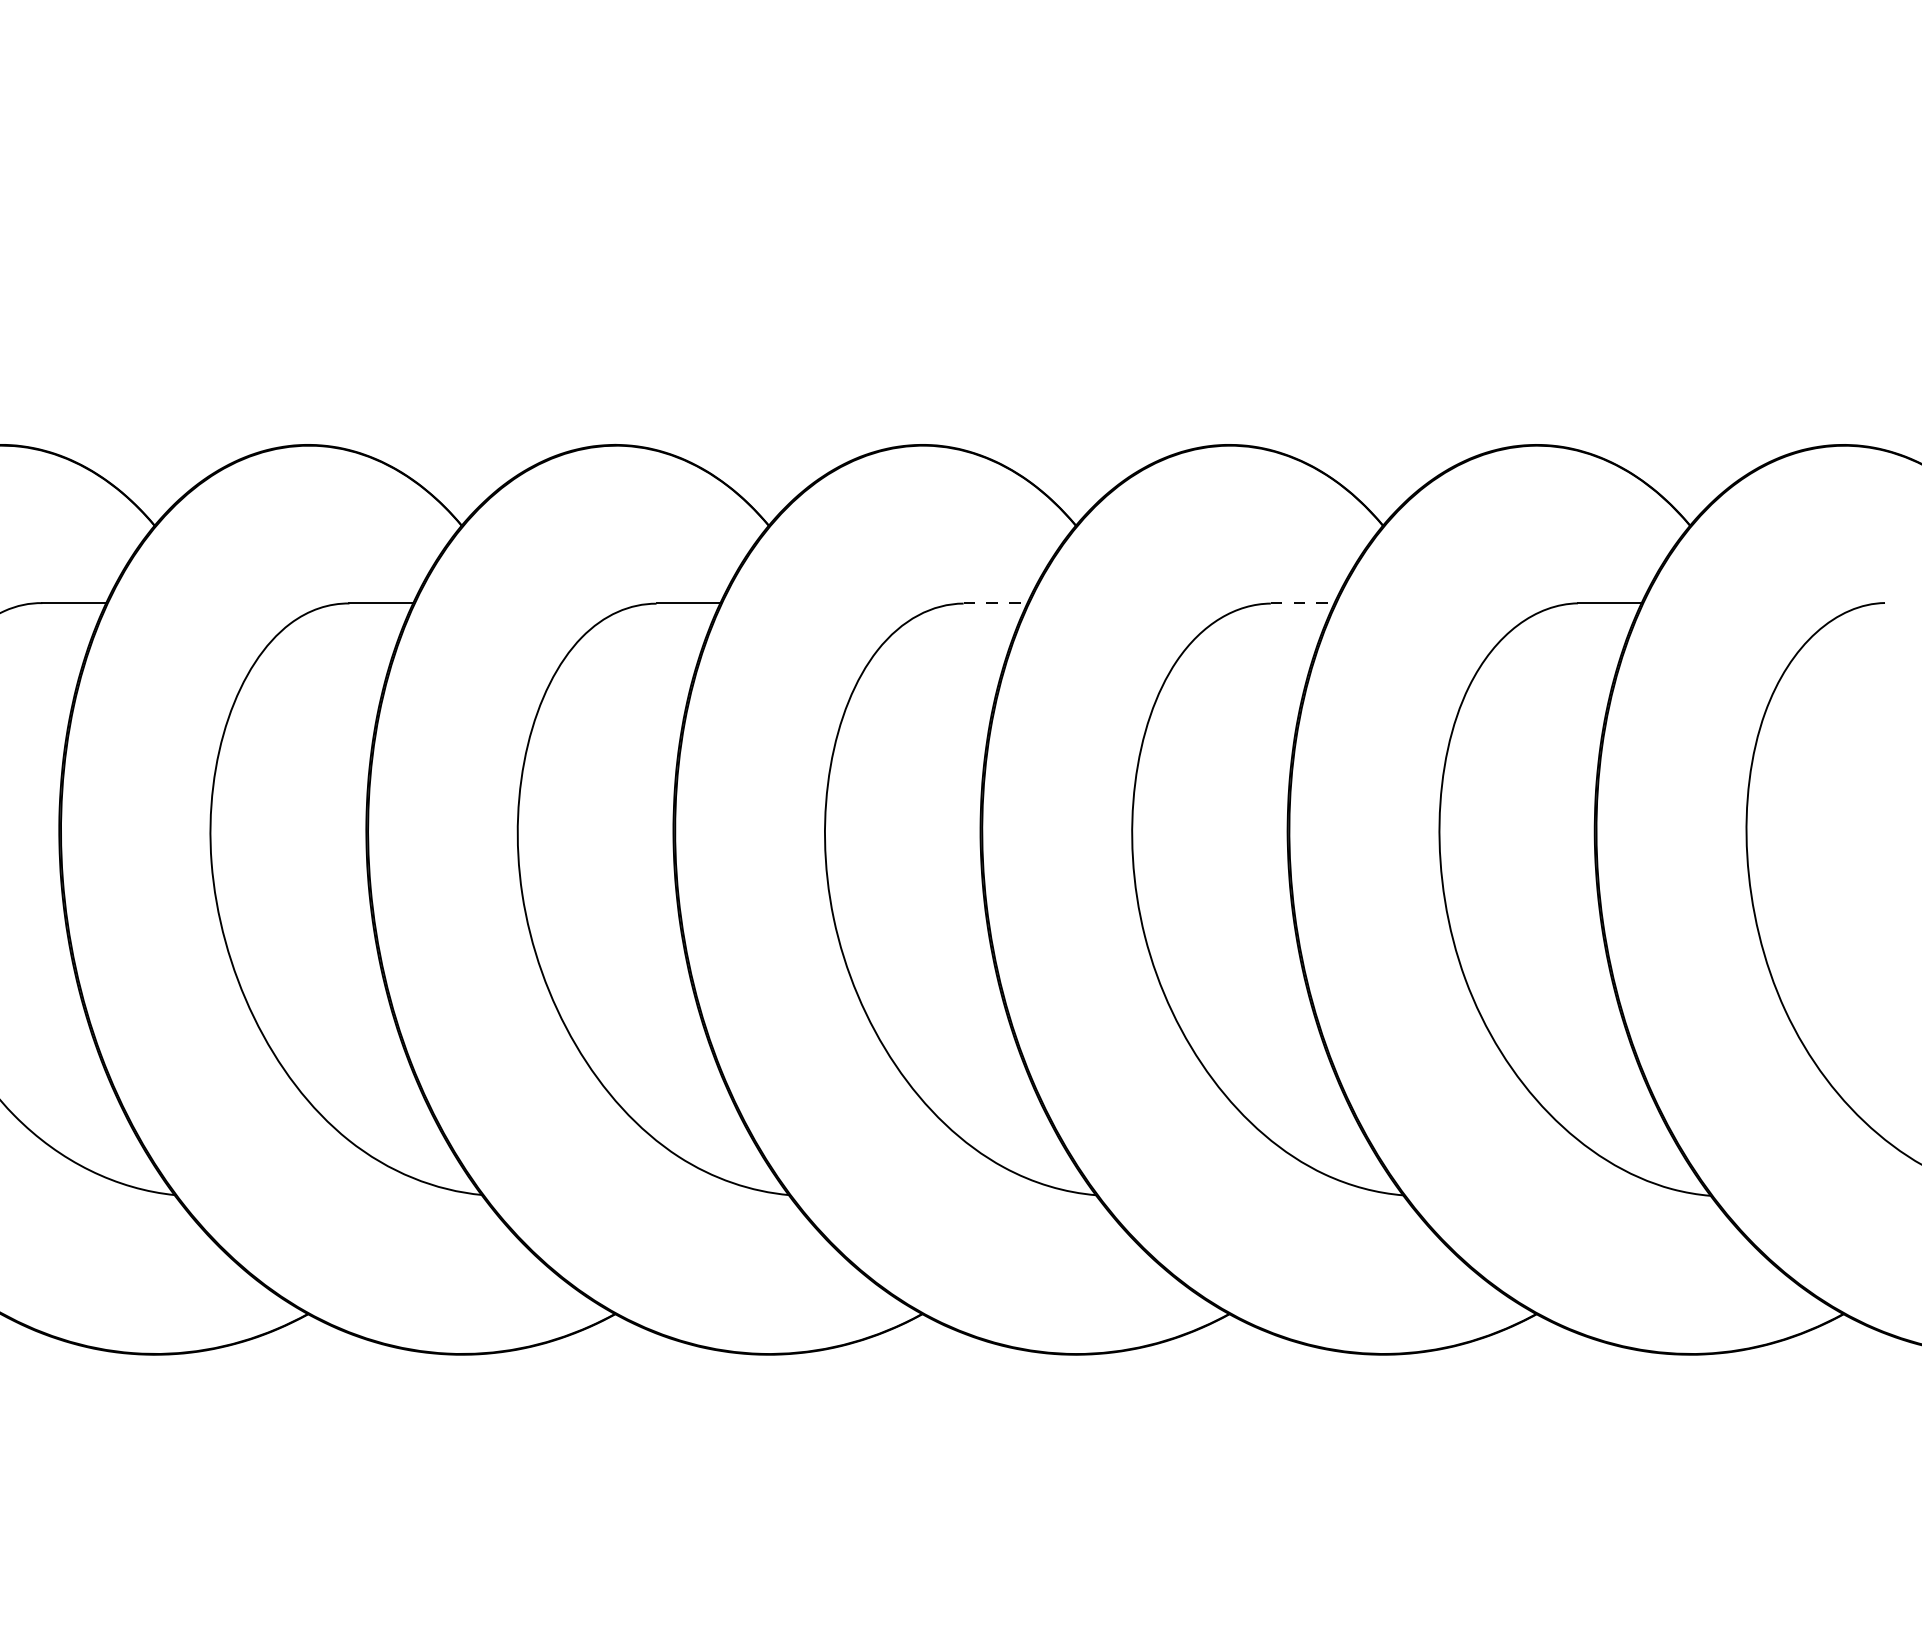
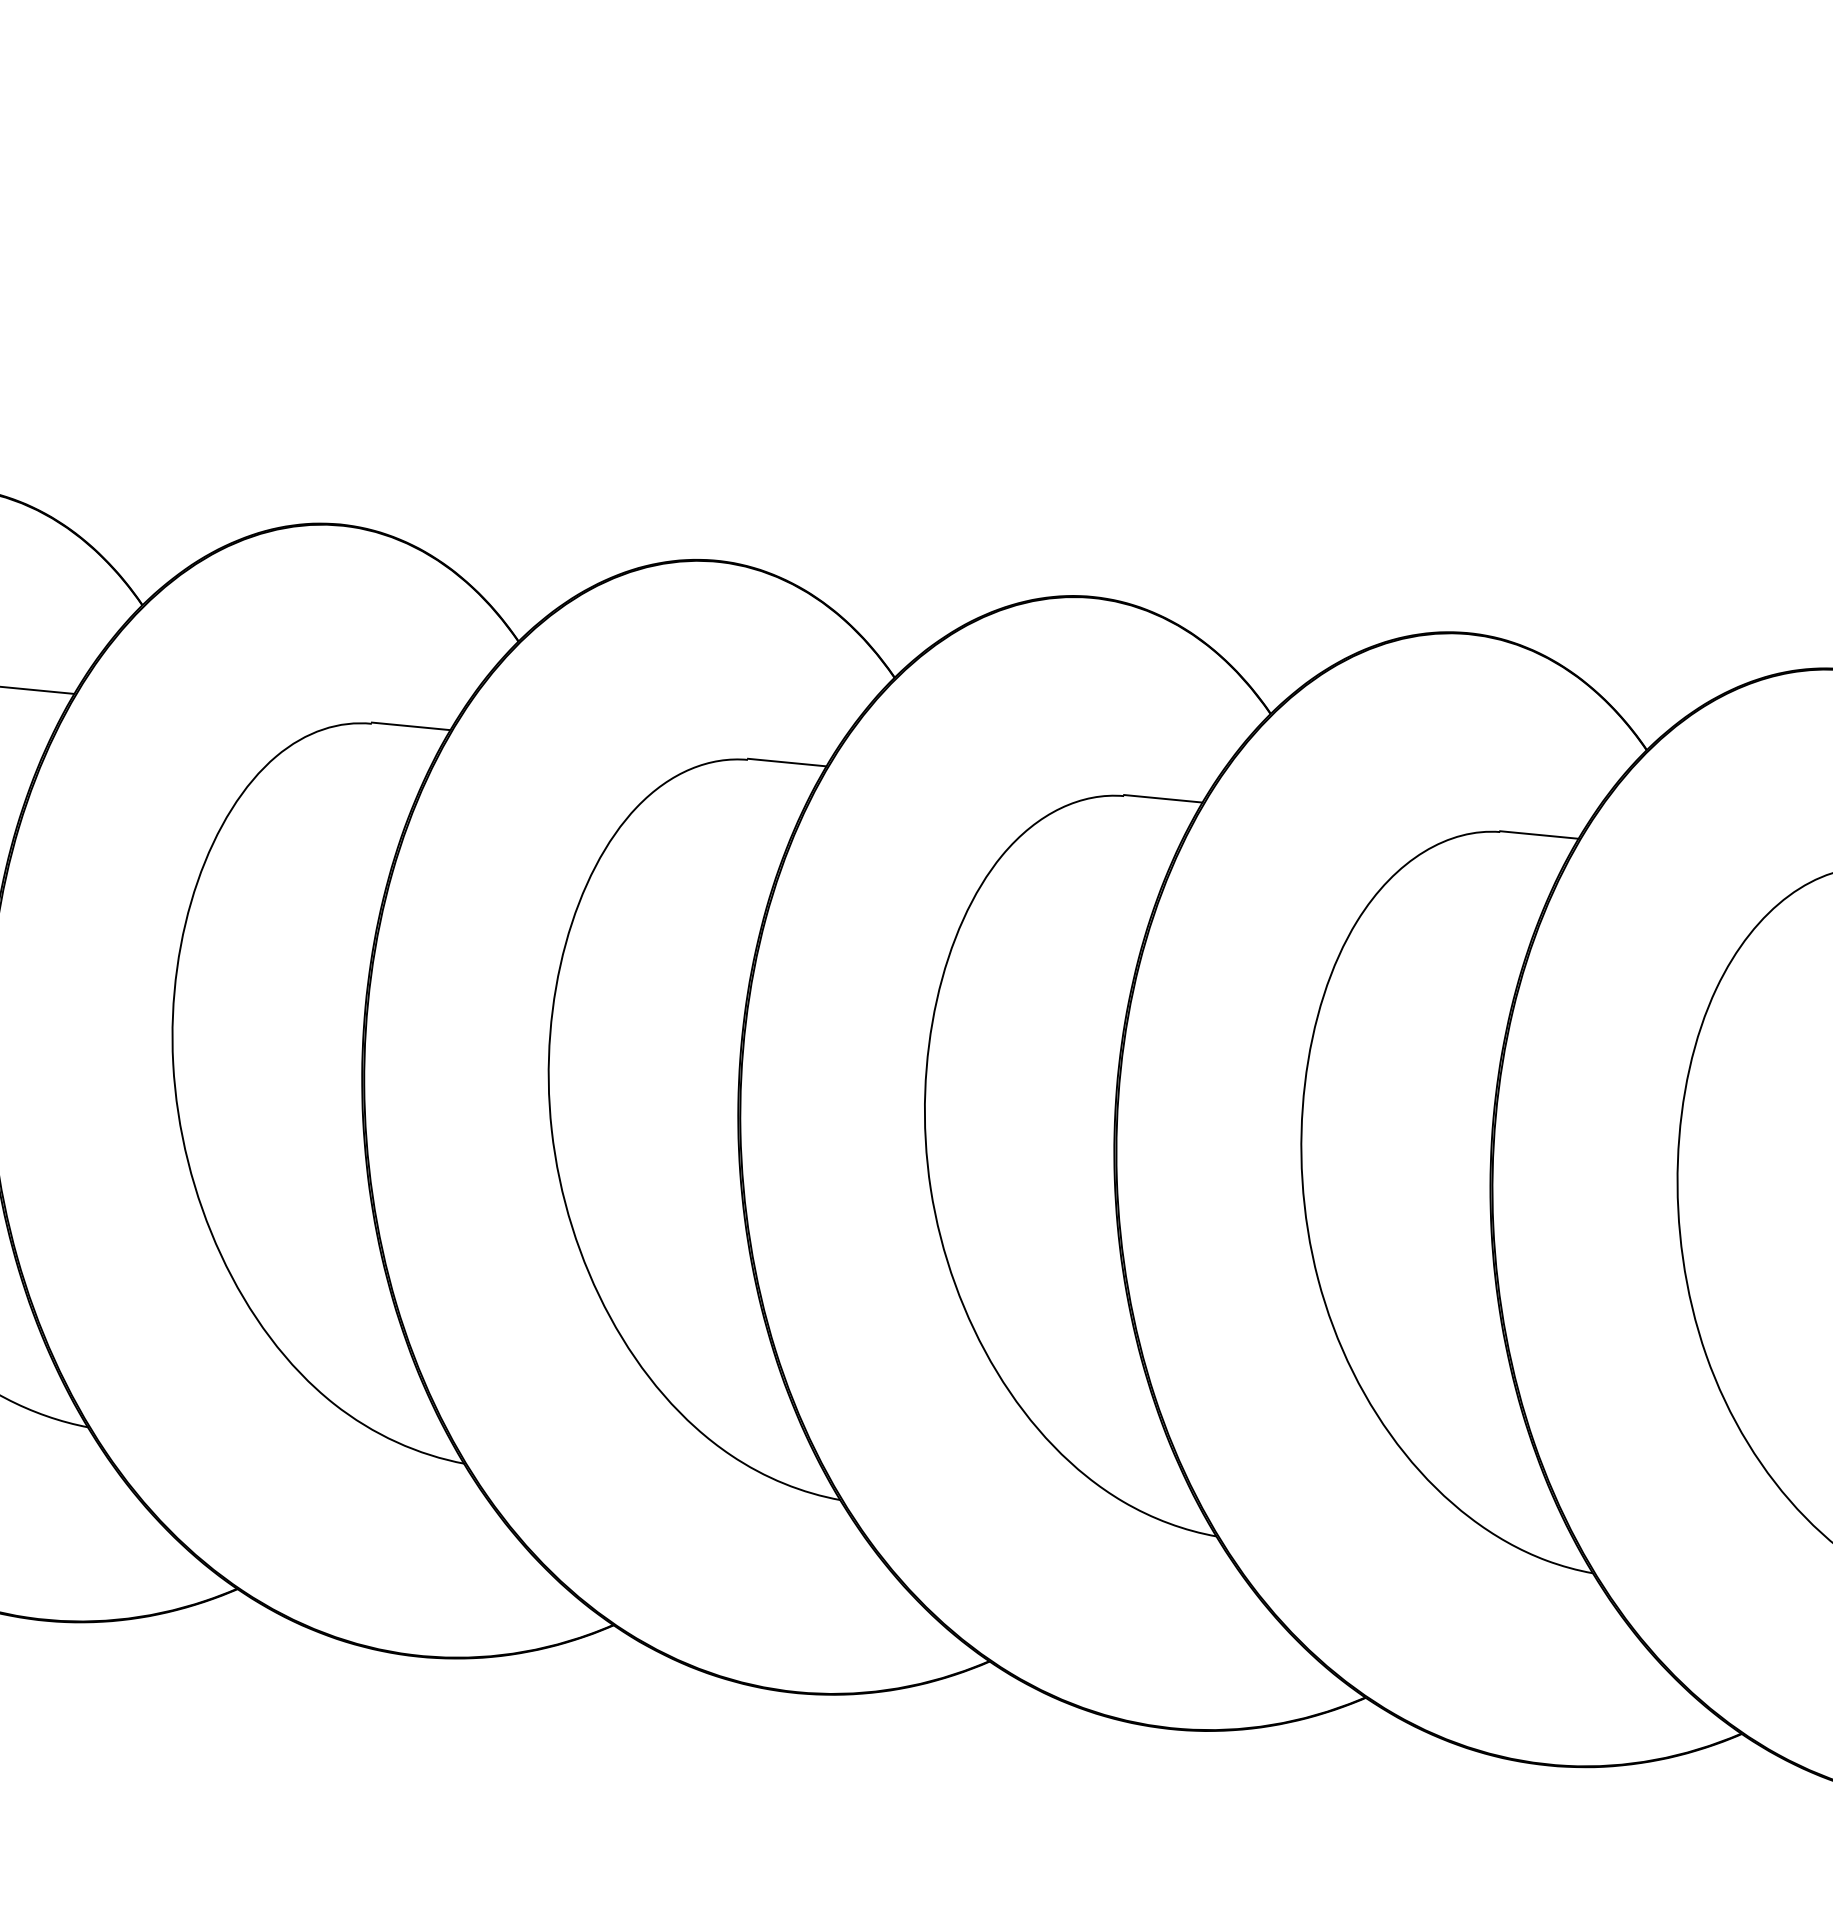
line: (996, 602) -> (788, 762), dashed -> solid
line: (1303, 602) -> (1164, 798), dashed -> solid

